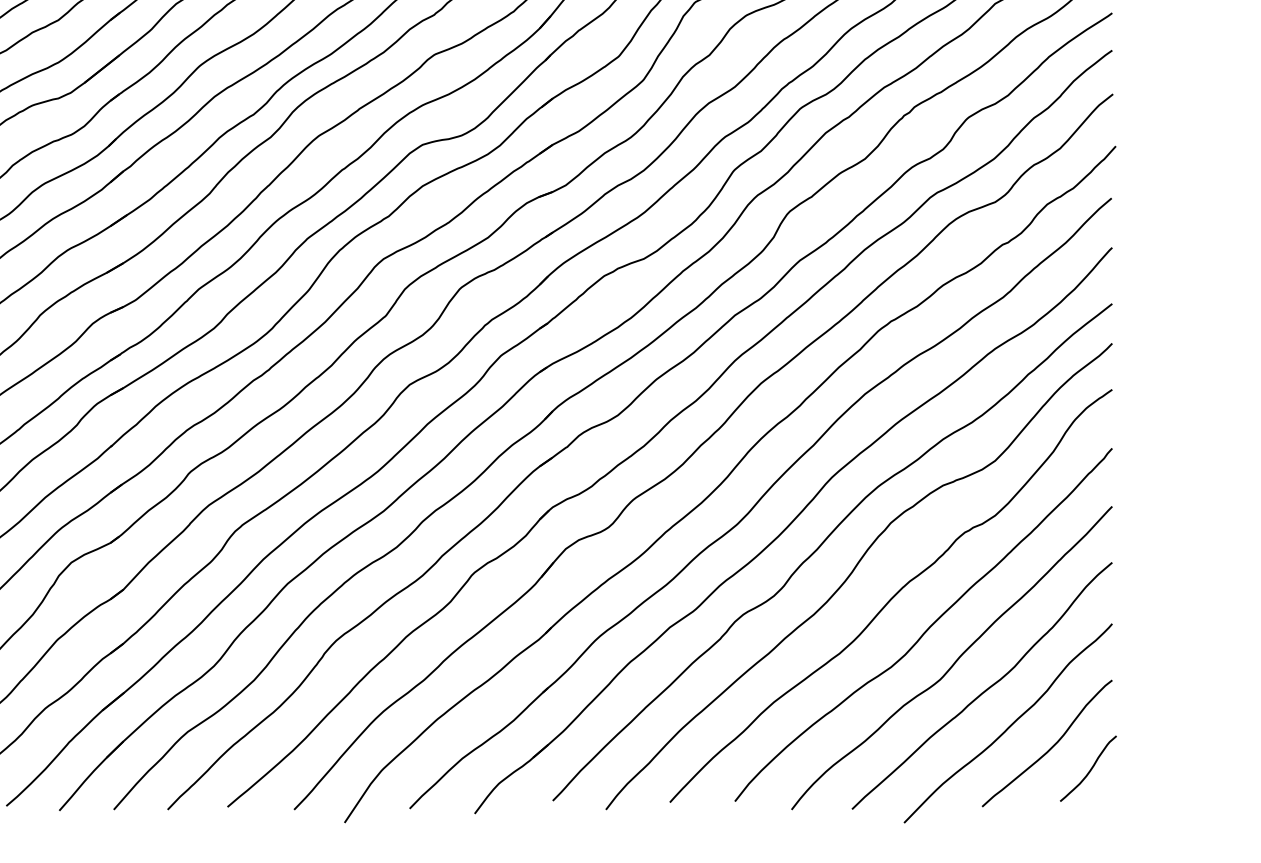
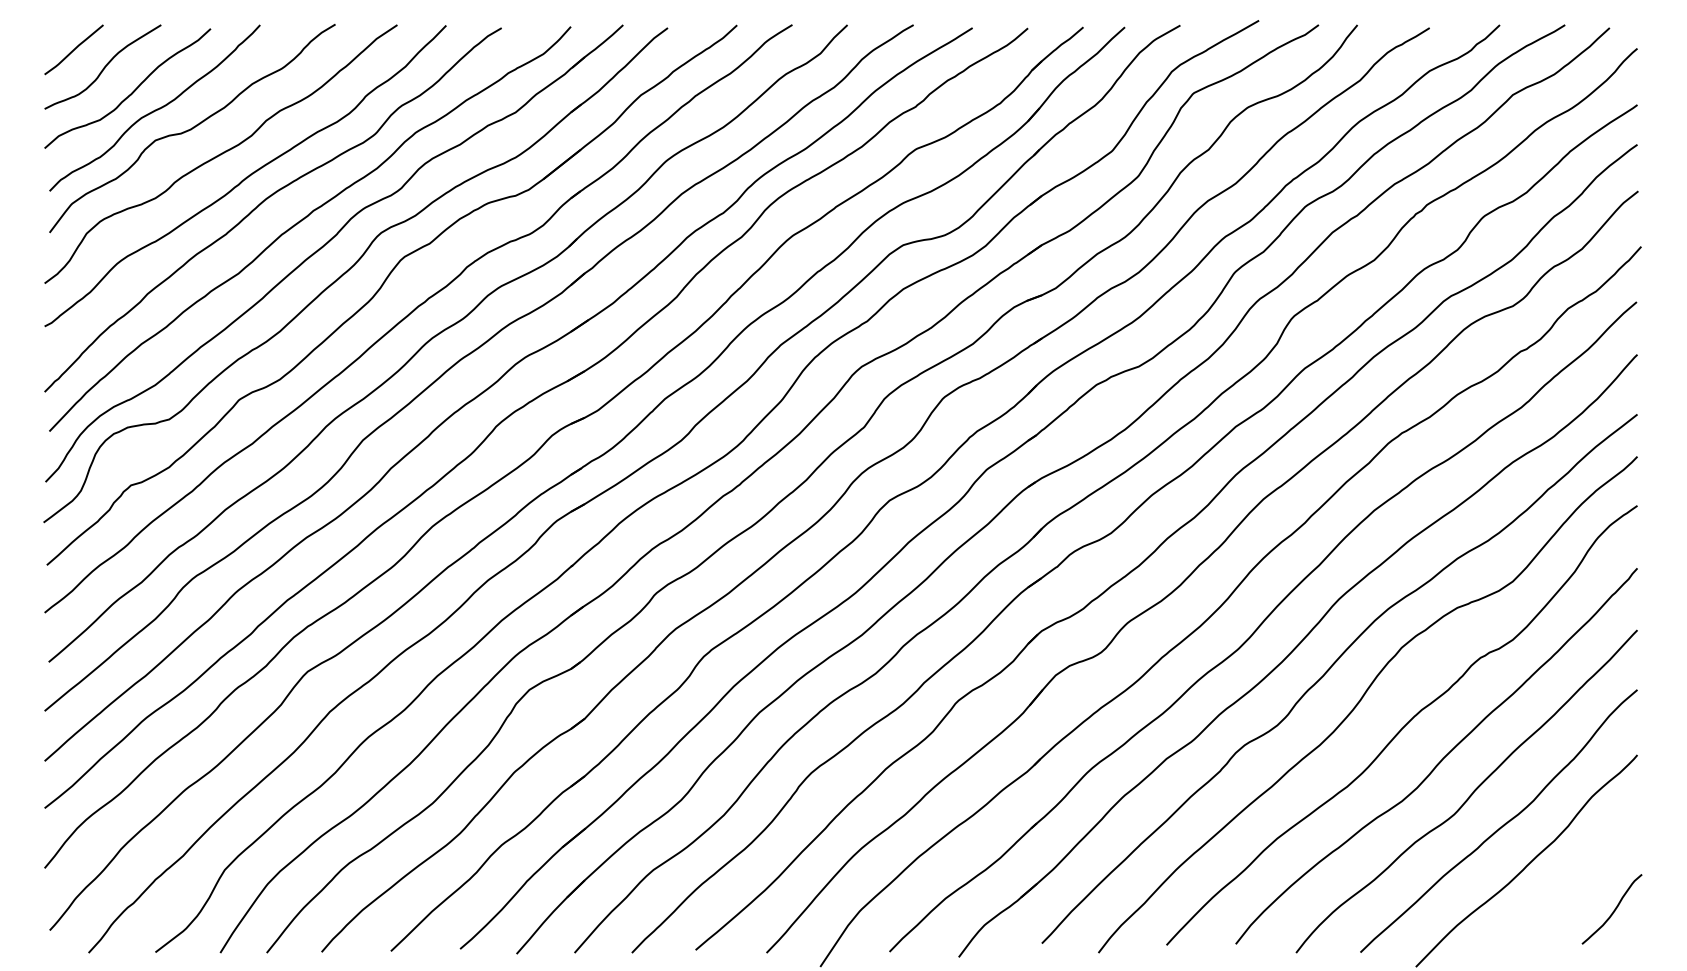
curve: (1051, 747) -> (1572, 886), removed

